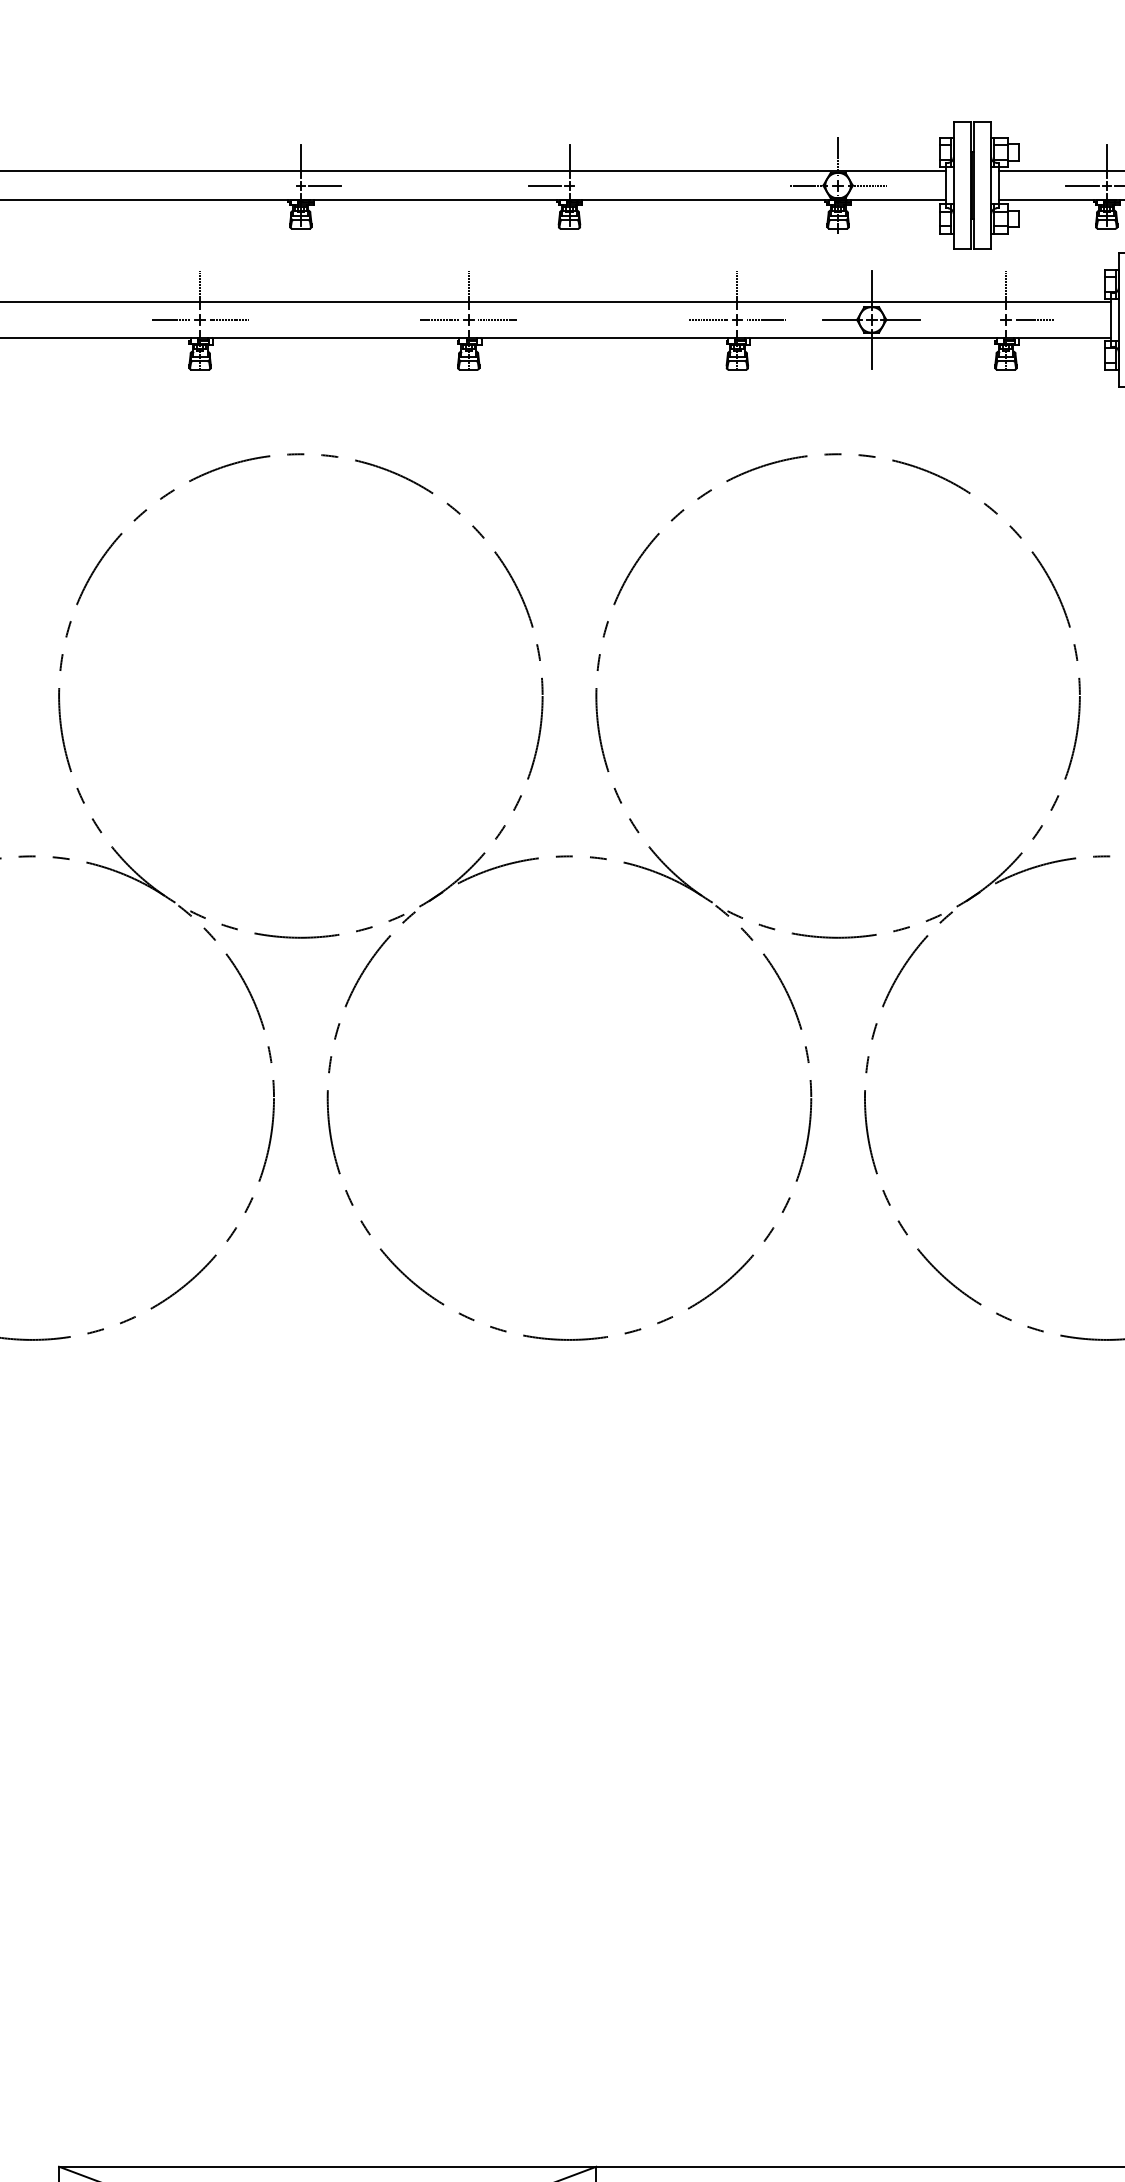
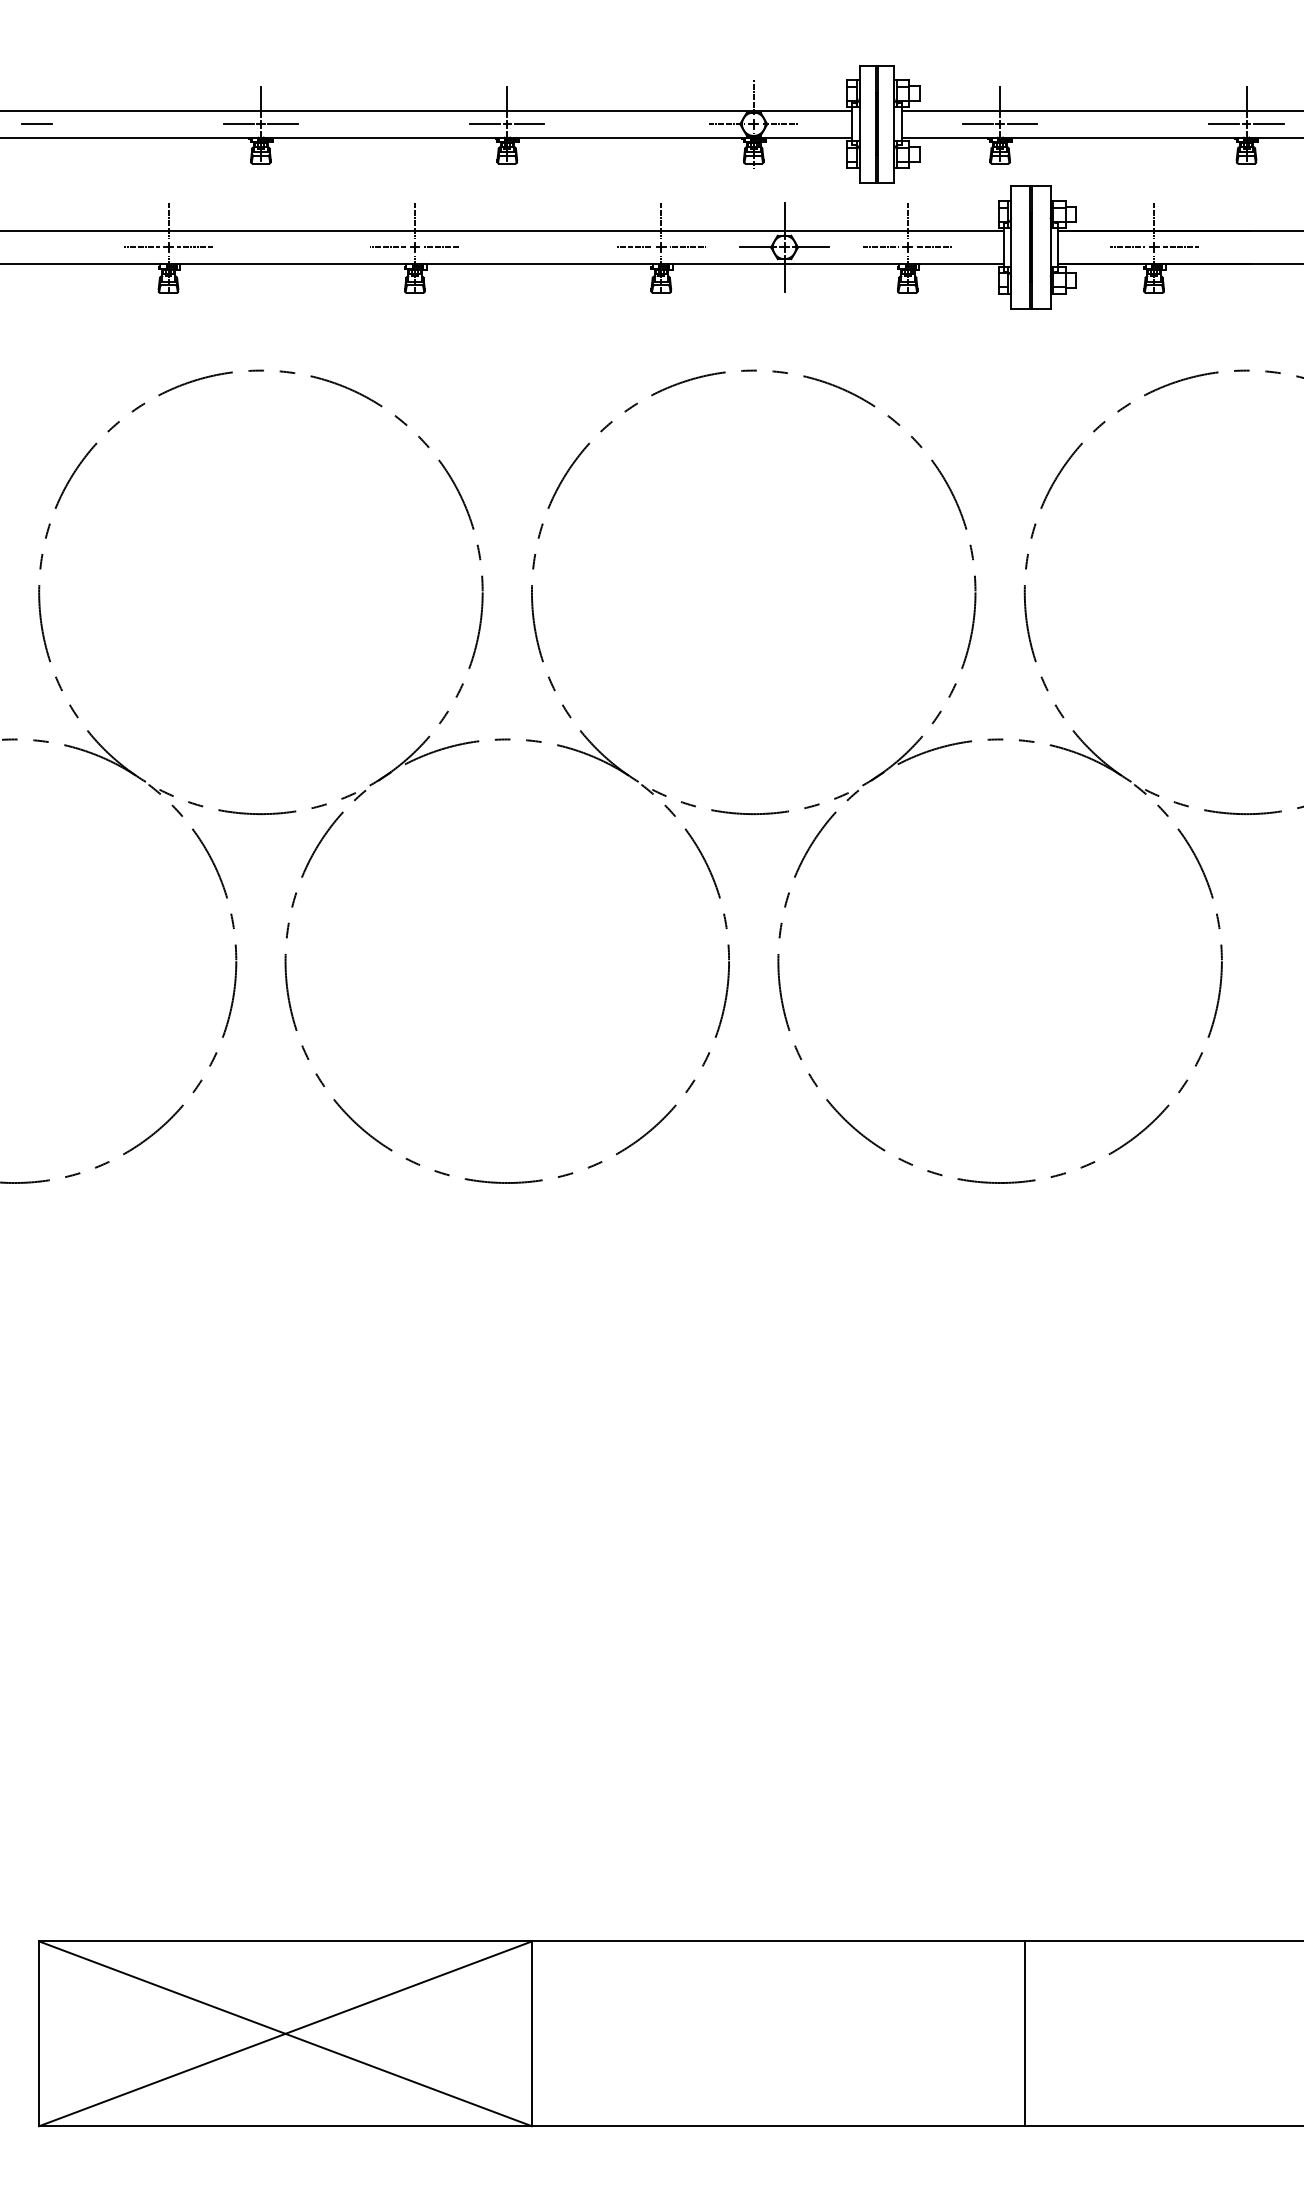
line: (56, 184) -> (36, 123), added
line: (276, 185) -> (238, 124), added
line: (593, 185) -> (529, 124), added
line: (976, 320) -> (880, 247), added

